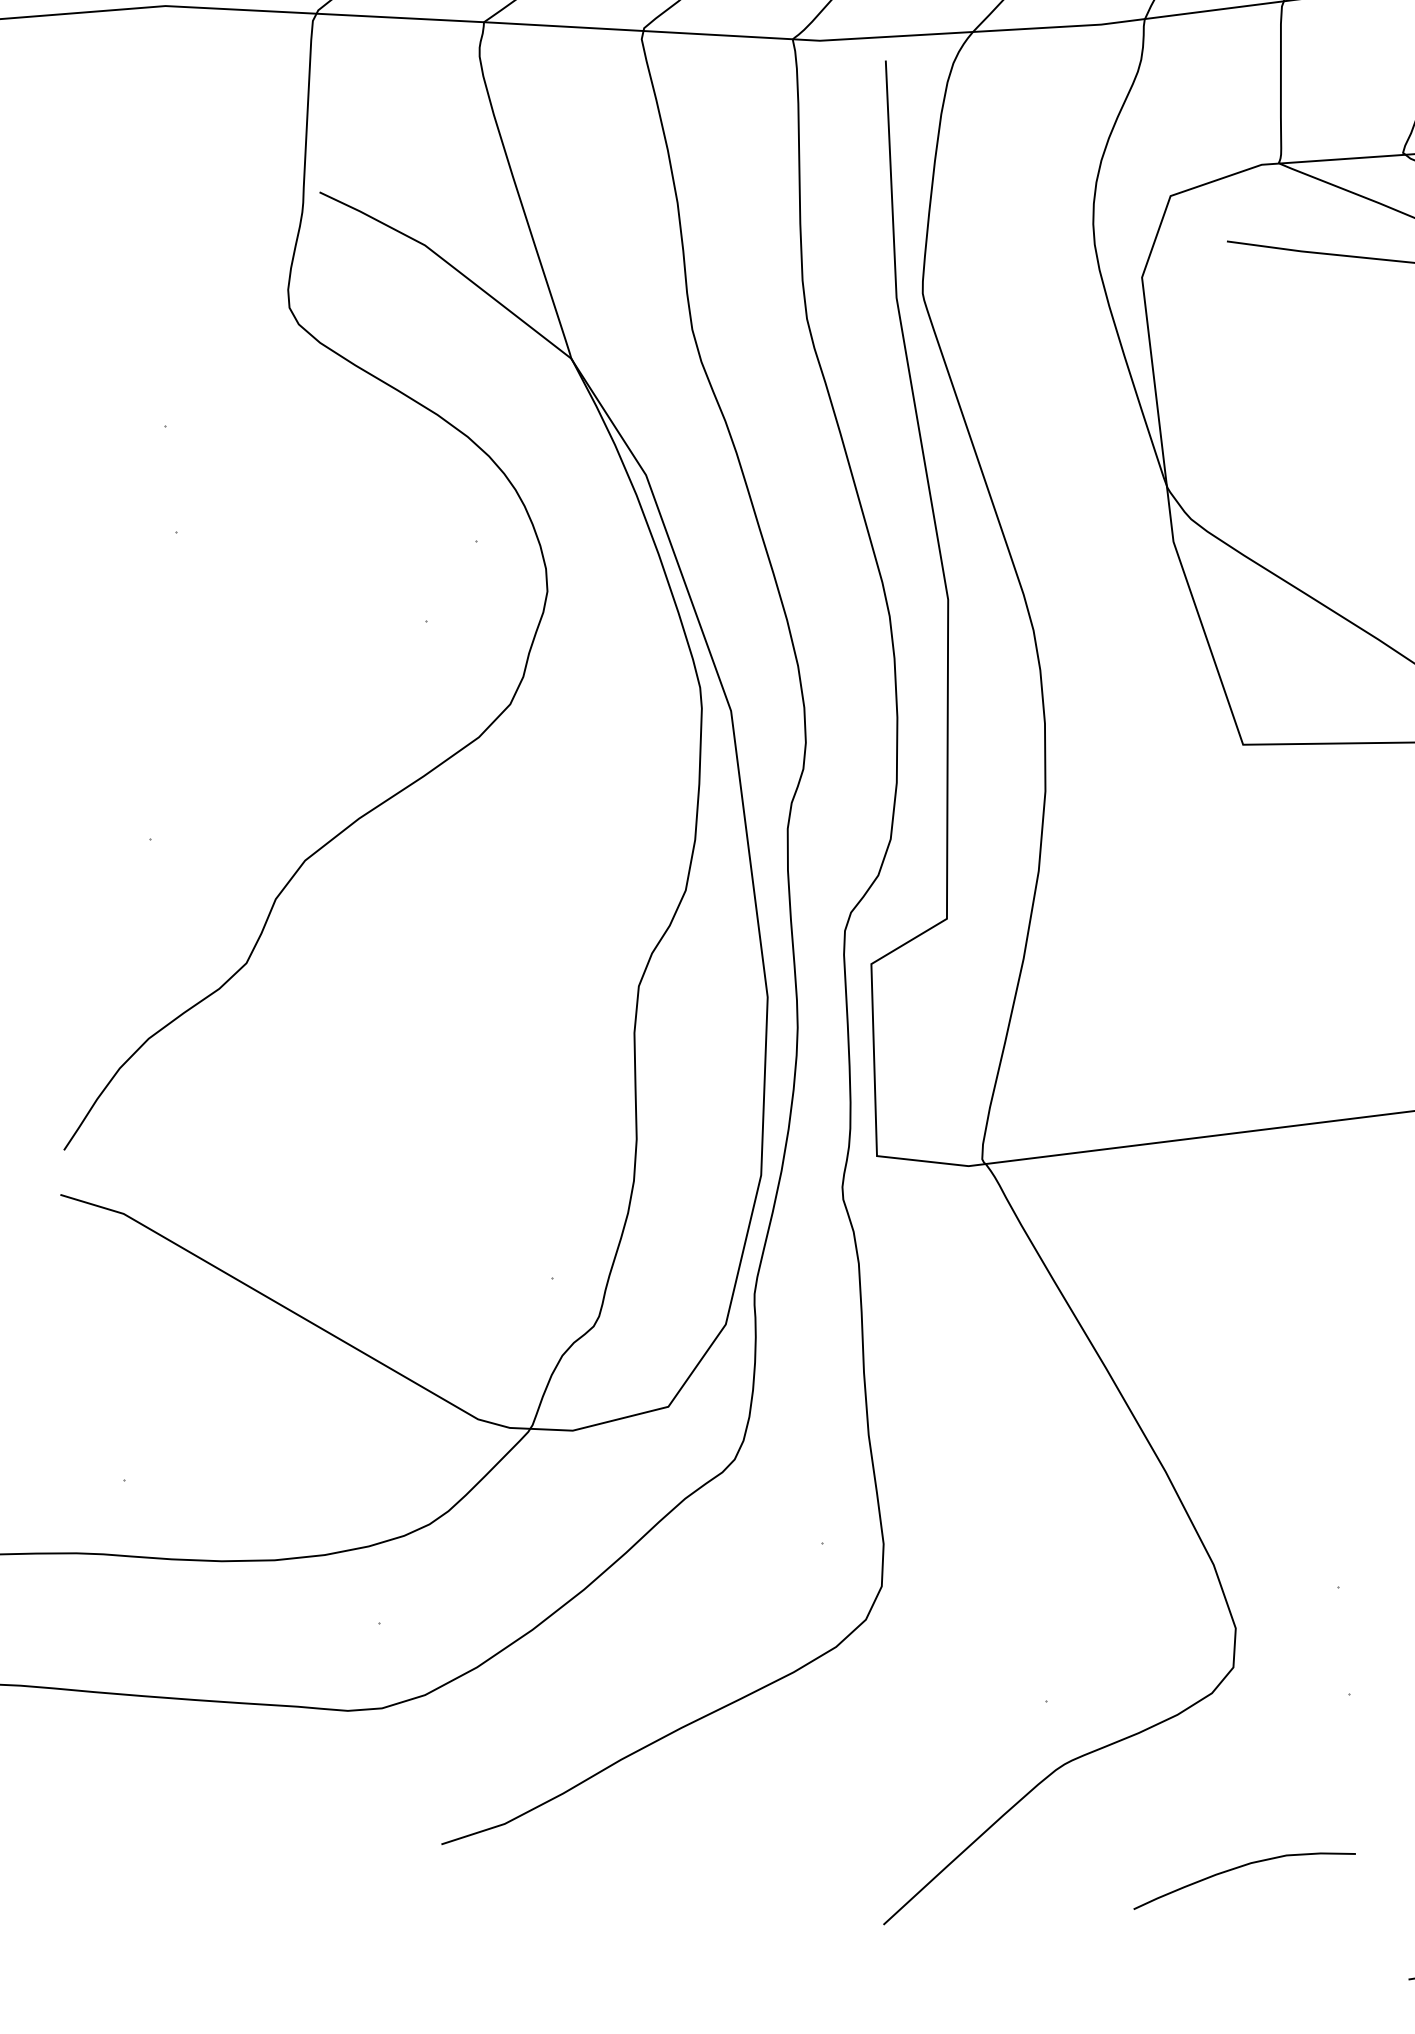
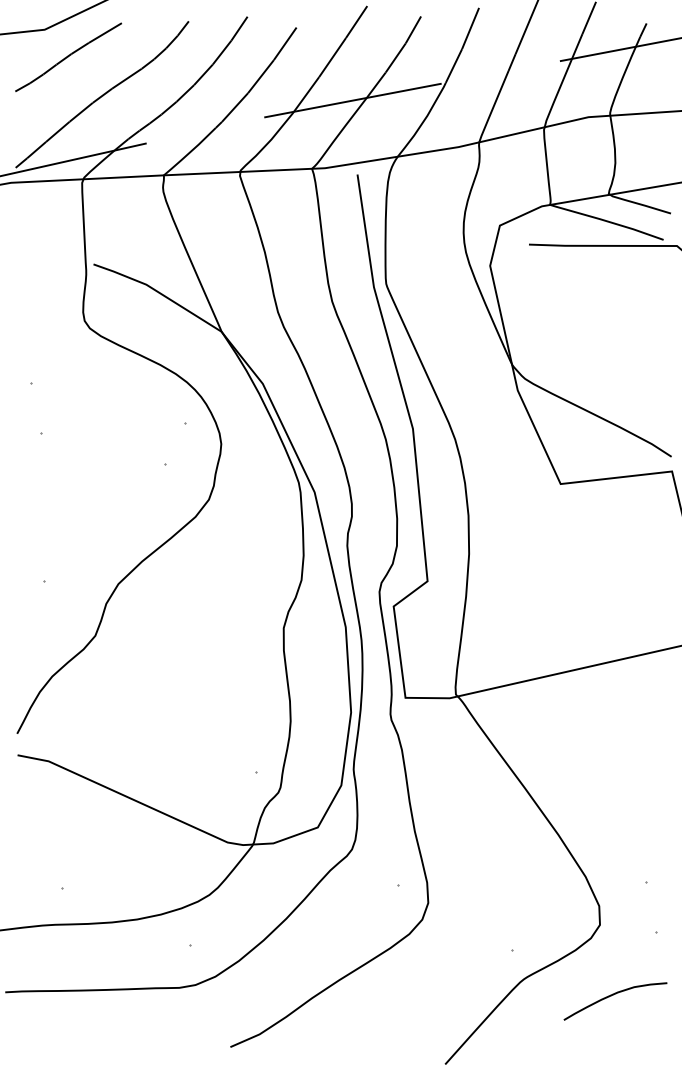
curve: (1241, 1868) -> (613, 995), moved

